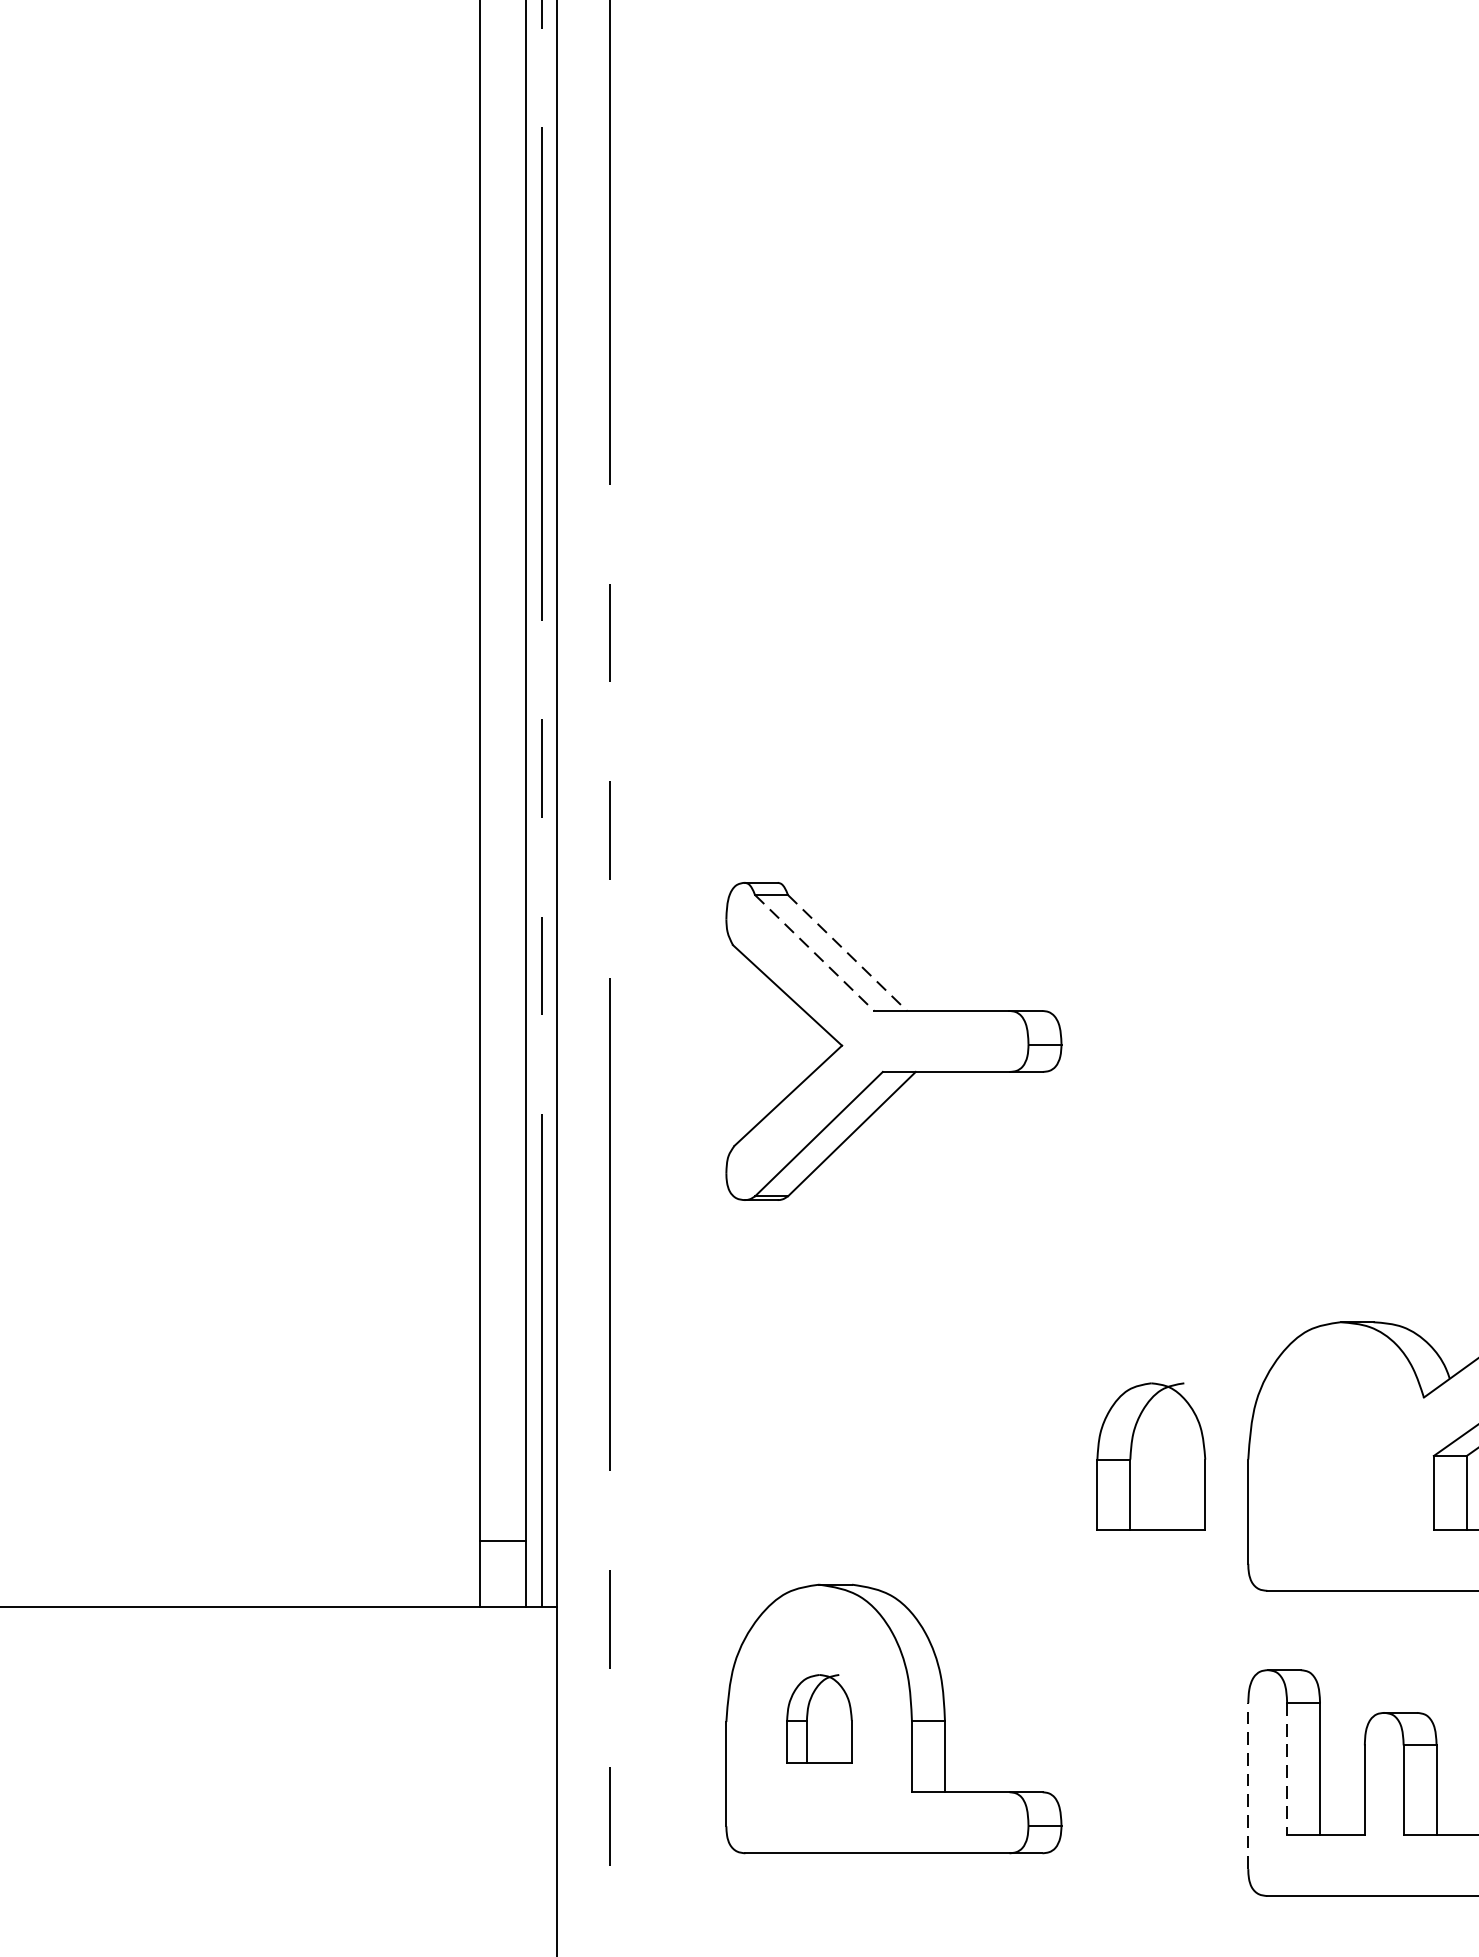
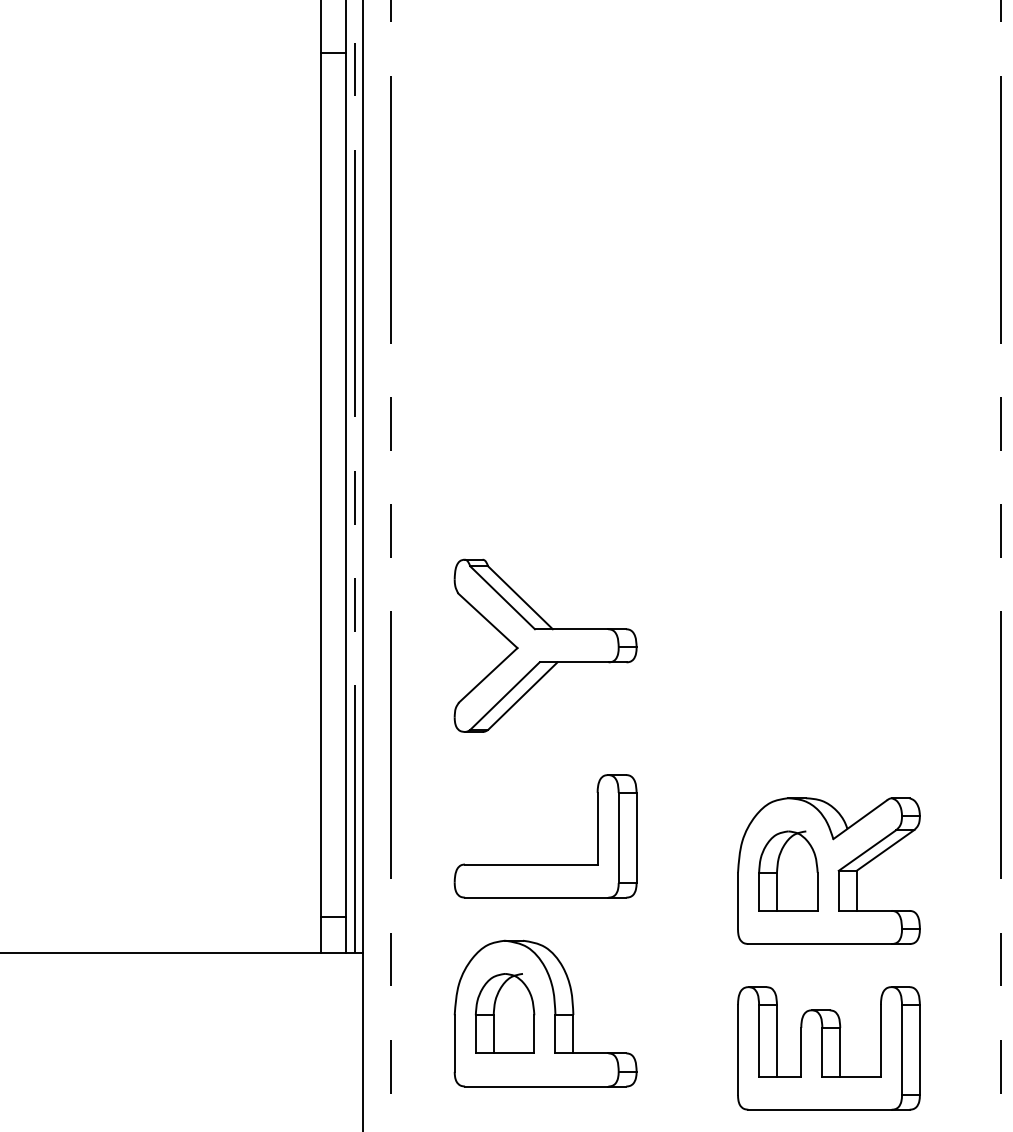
line: (814, 954) -> (502, 598), dashed -> solid
line: (847, 954) -> (520, 598), dashed -> solid
part: (893, 1444) -> (545, 864), added
part: (1151, 1455) -> (788, 870), moved
part: (819, 1718) -> (505, 1013), size x1.67
line: (1287, 1768) -> (759, 1040), dashed -> solid
line: (1249, 1785) -> (738, 1049), dashed -> solid

